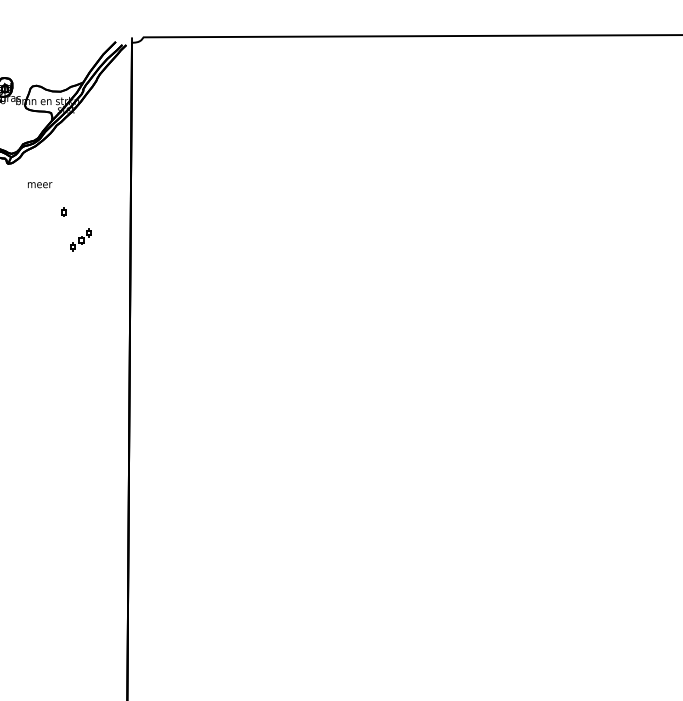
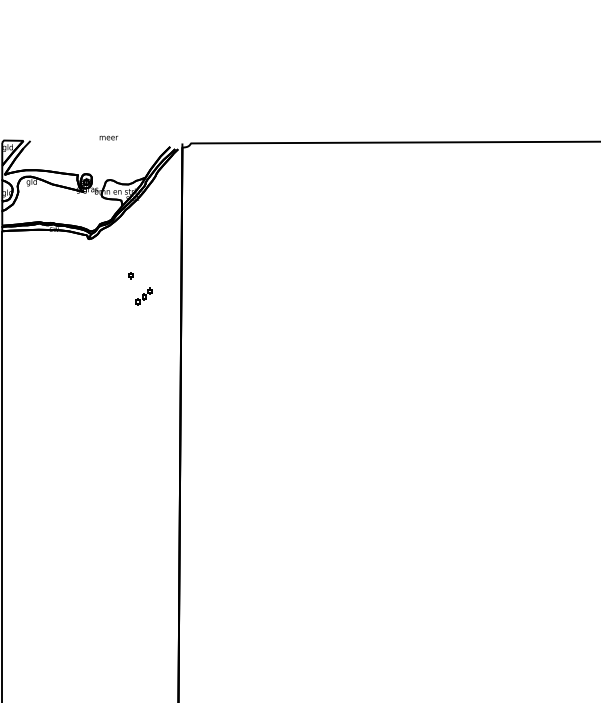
text: (39, 184) -> (108, 137), moved

